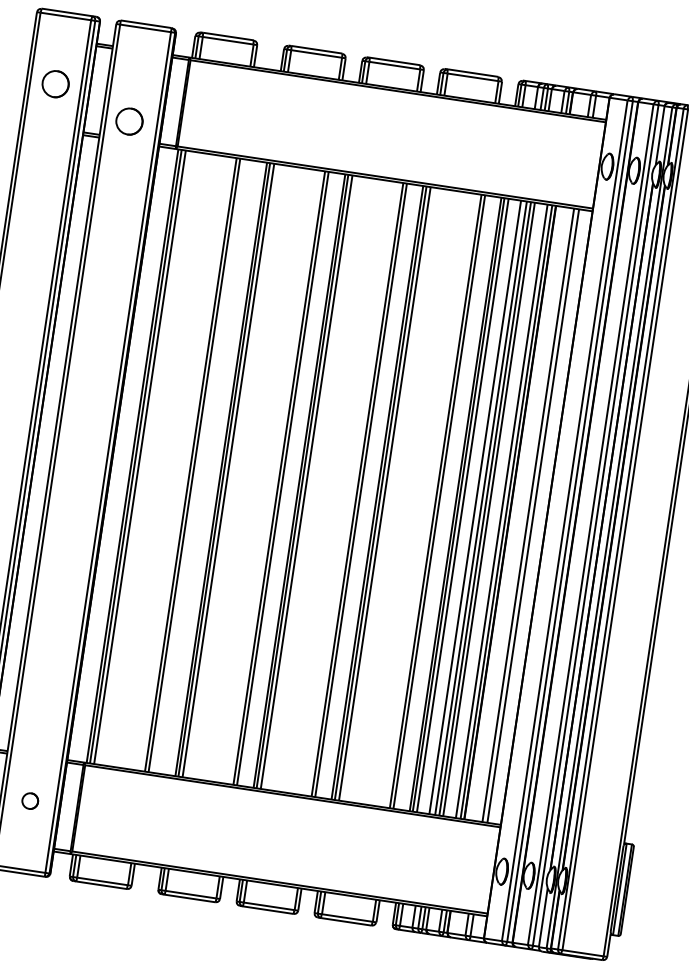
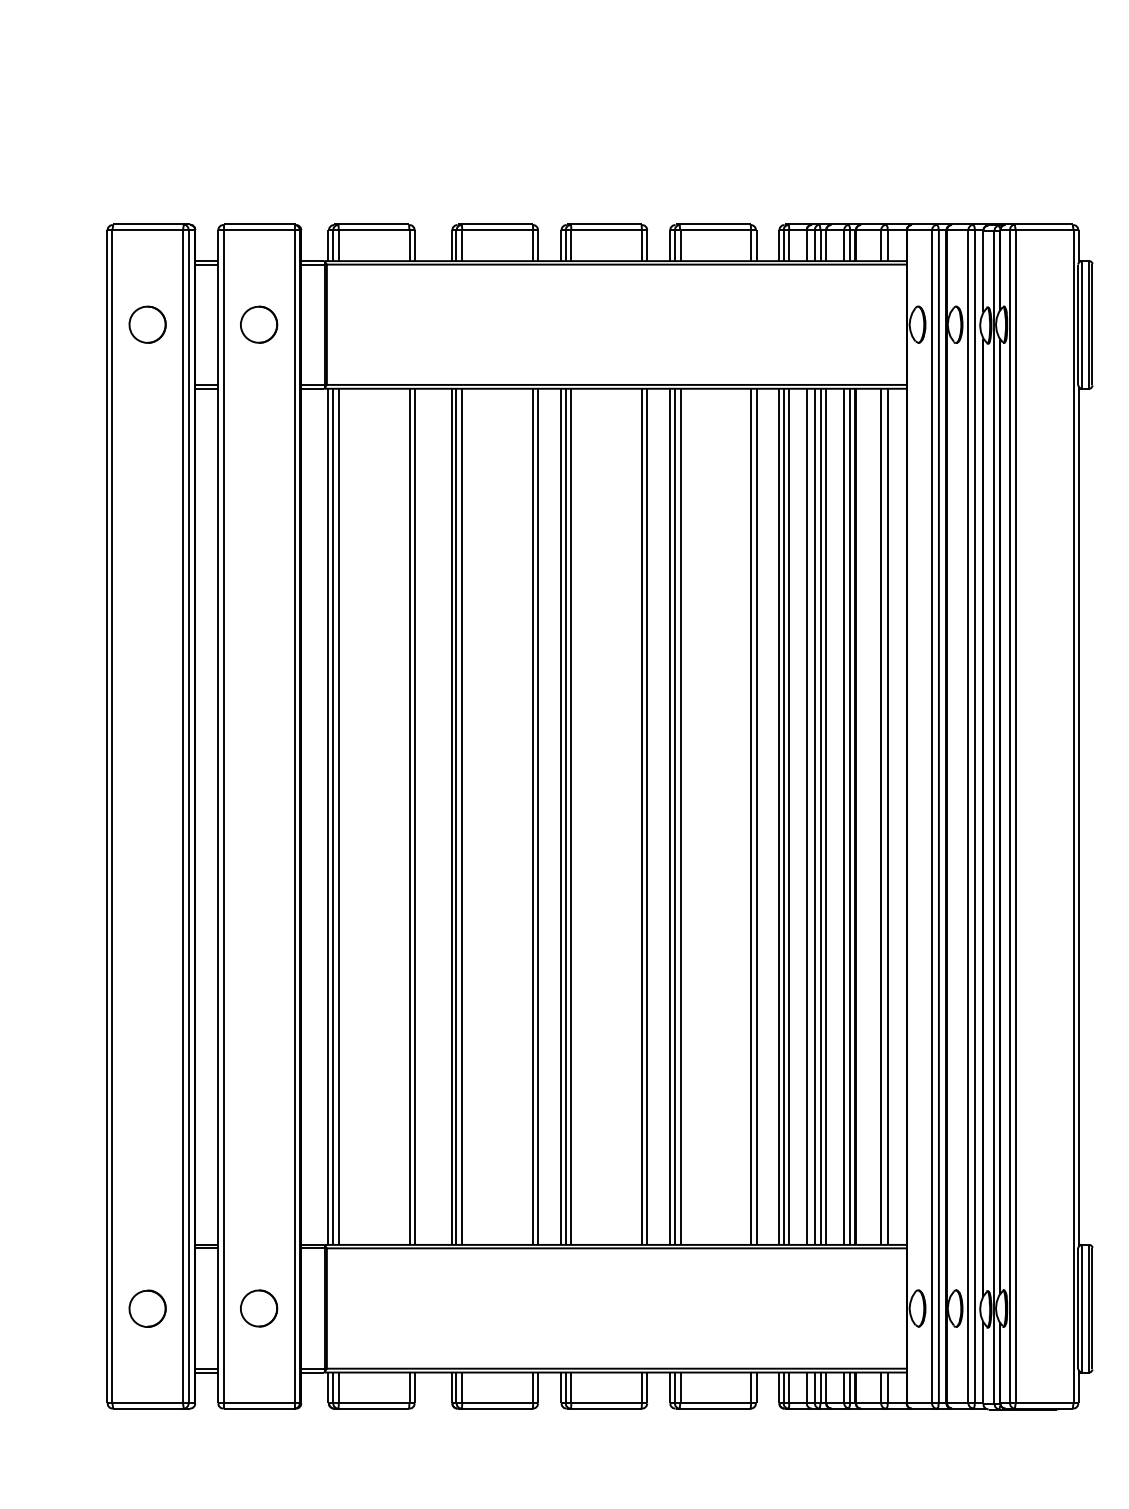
part: (129, 121) -> (259, 324), moved
part: (30, 801) -> (259, 1308), size x1.67

